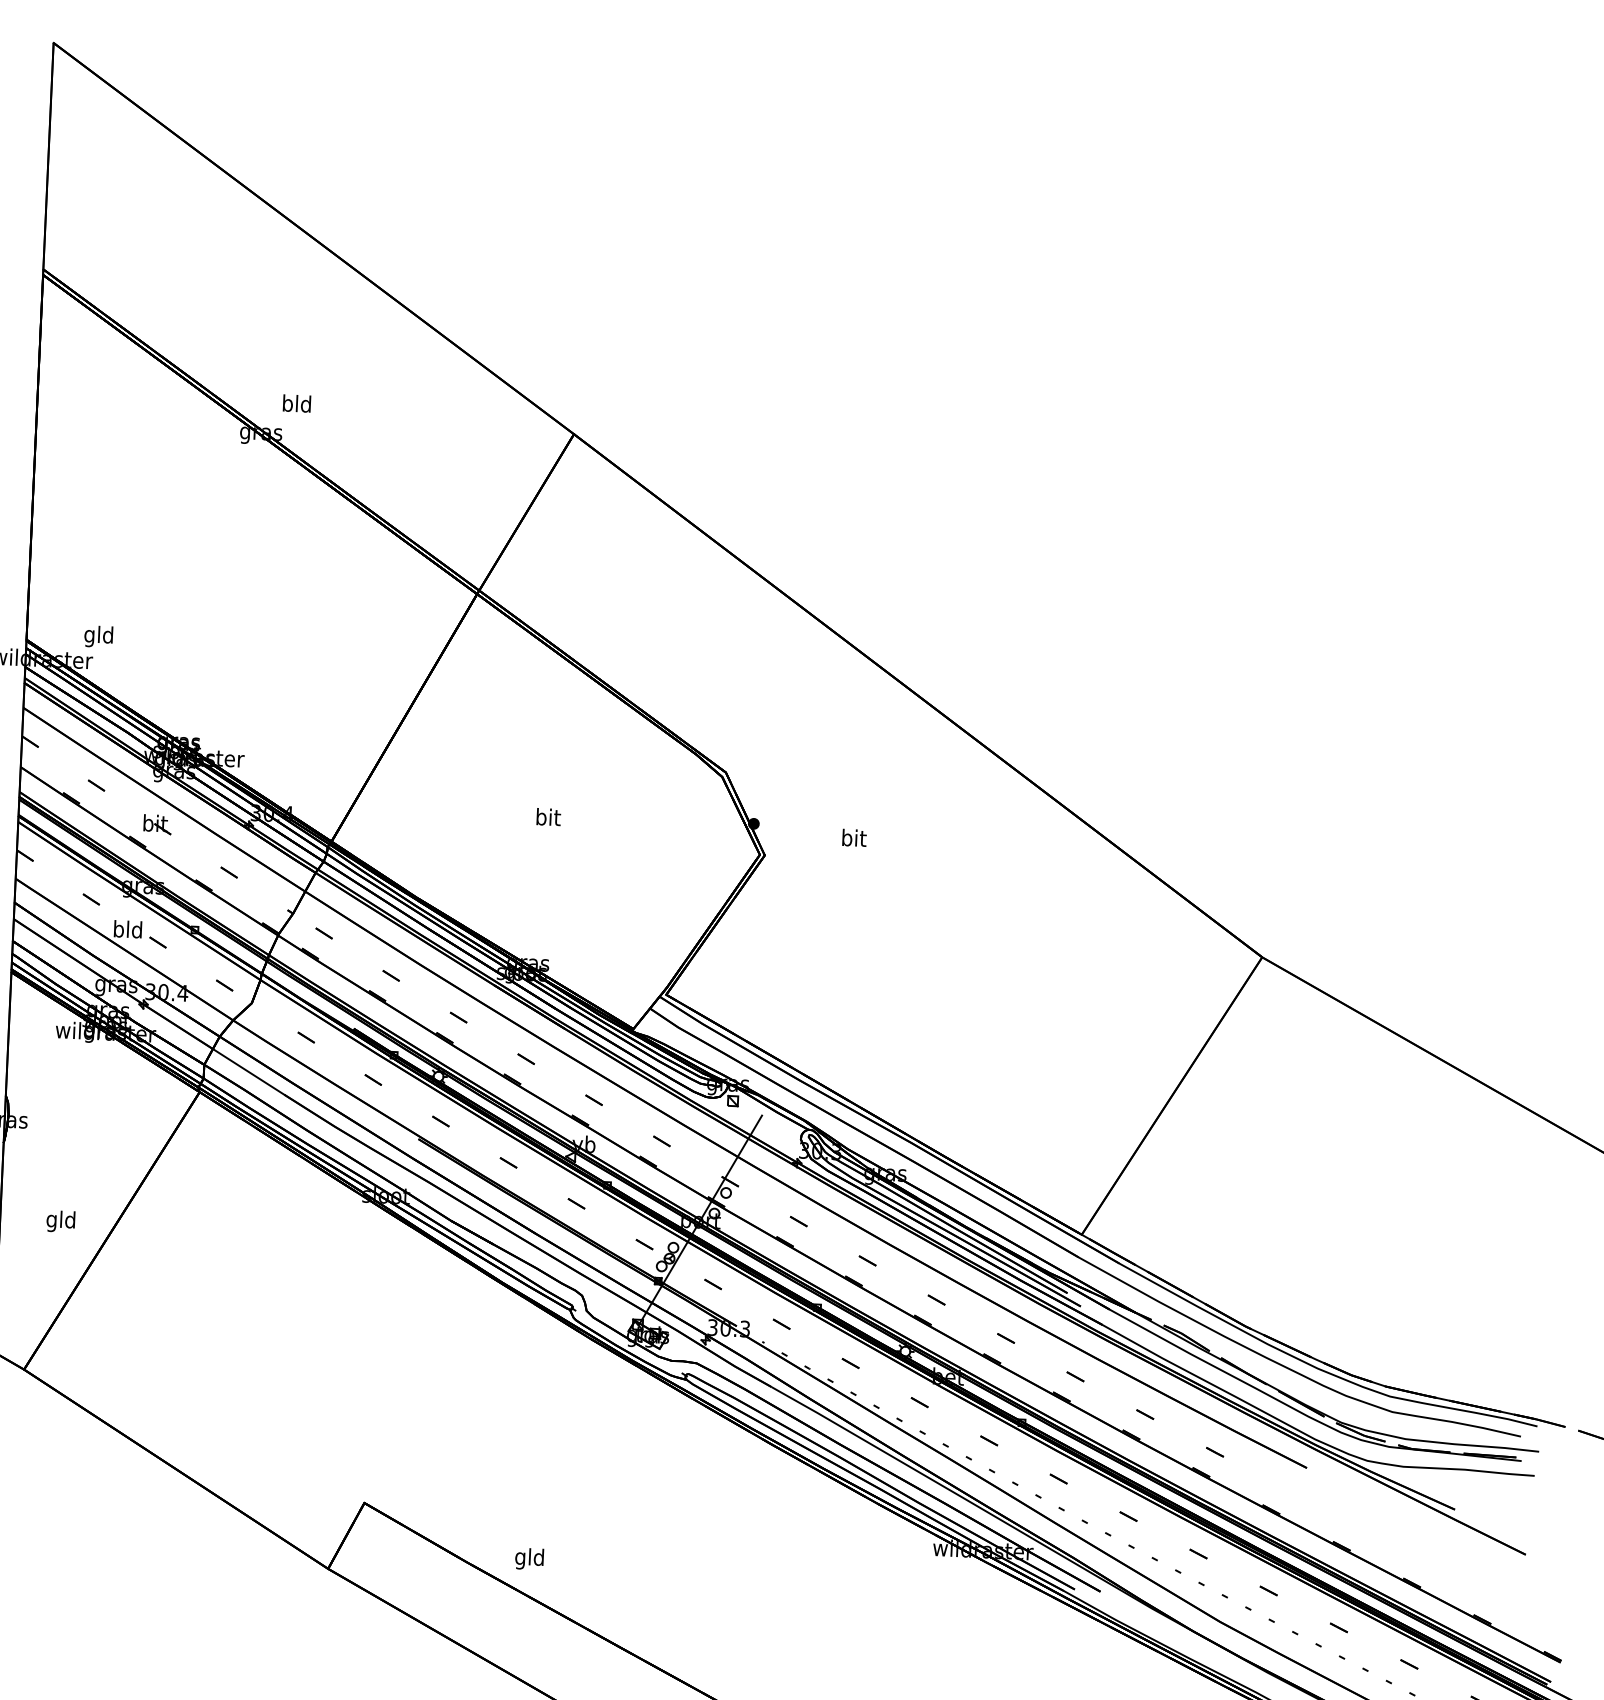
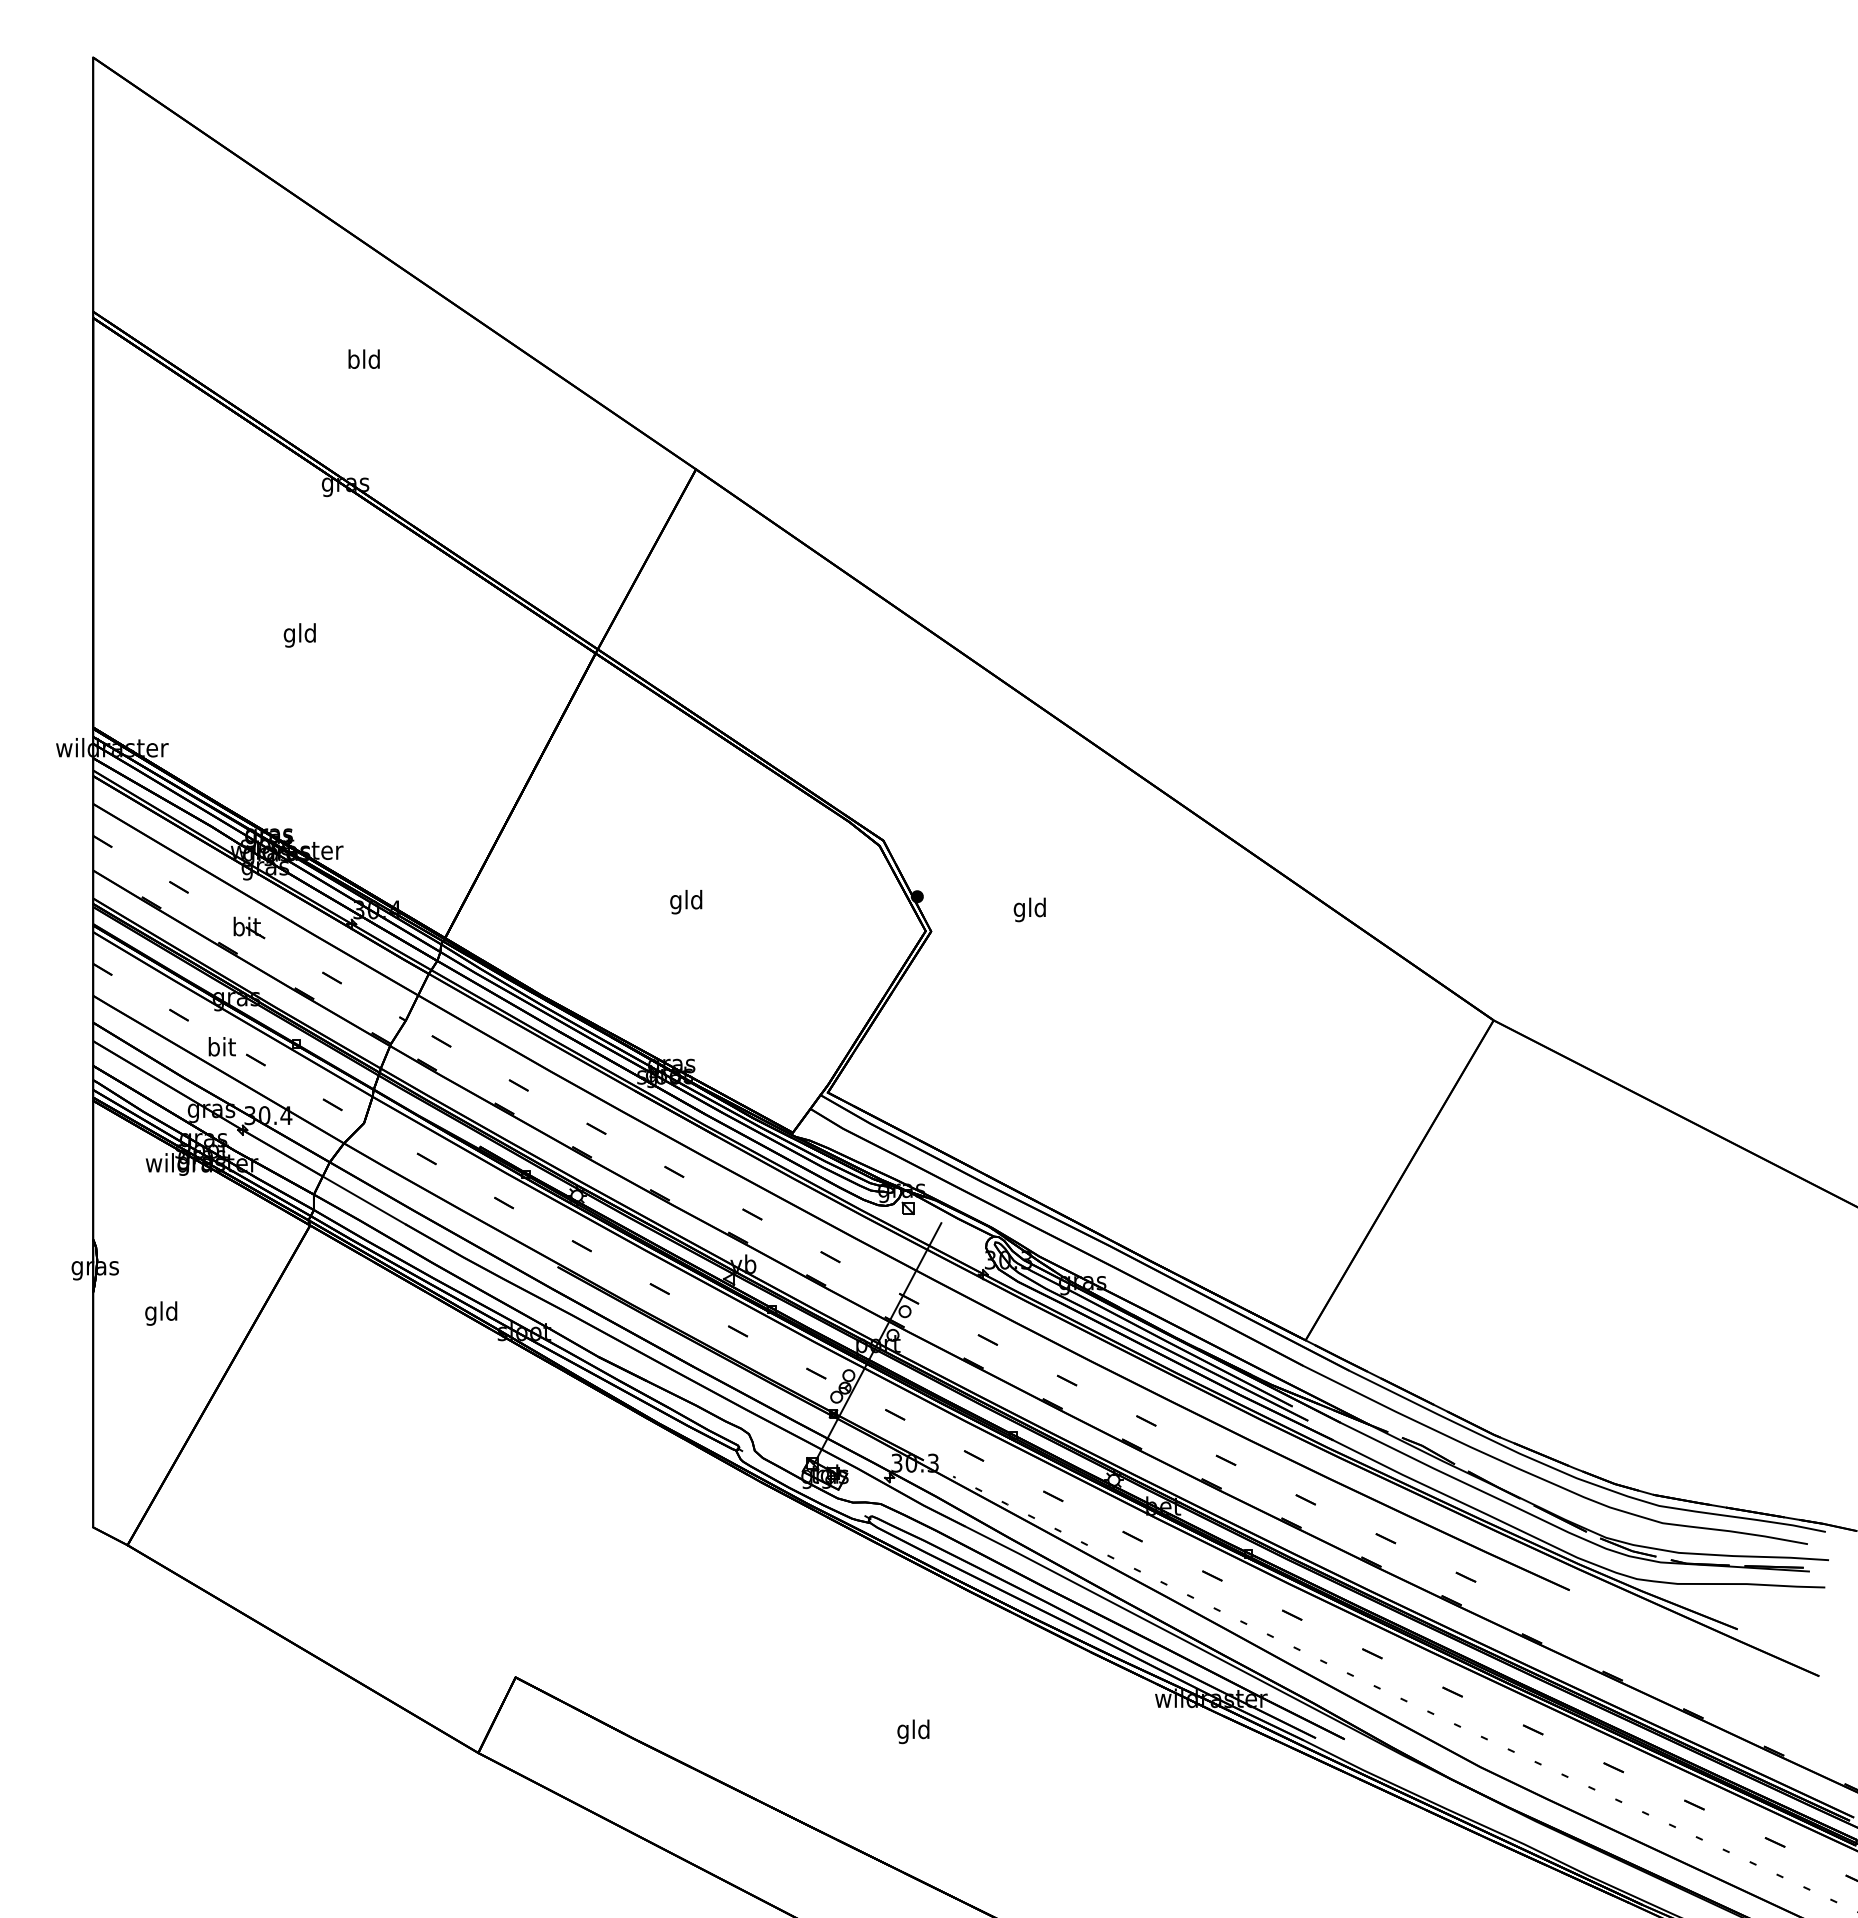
text: (296, 402) -> (363, 358), moved
text: (98, 636) -> (299, 635), moved
text: (548, 818) -> (686, 901), bit -> gld
text: (853, 839) -> (1029, 909), bit -> gld
text: (127, 929) -> (221, 1046), bld -> bit
text: (61, 1221) -> (161, 1313), moved
text: (529, 1558) -> (913, 1731), moved

